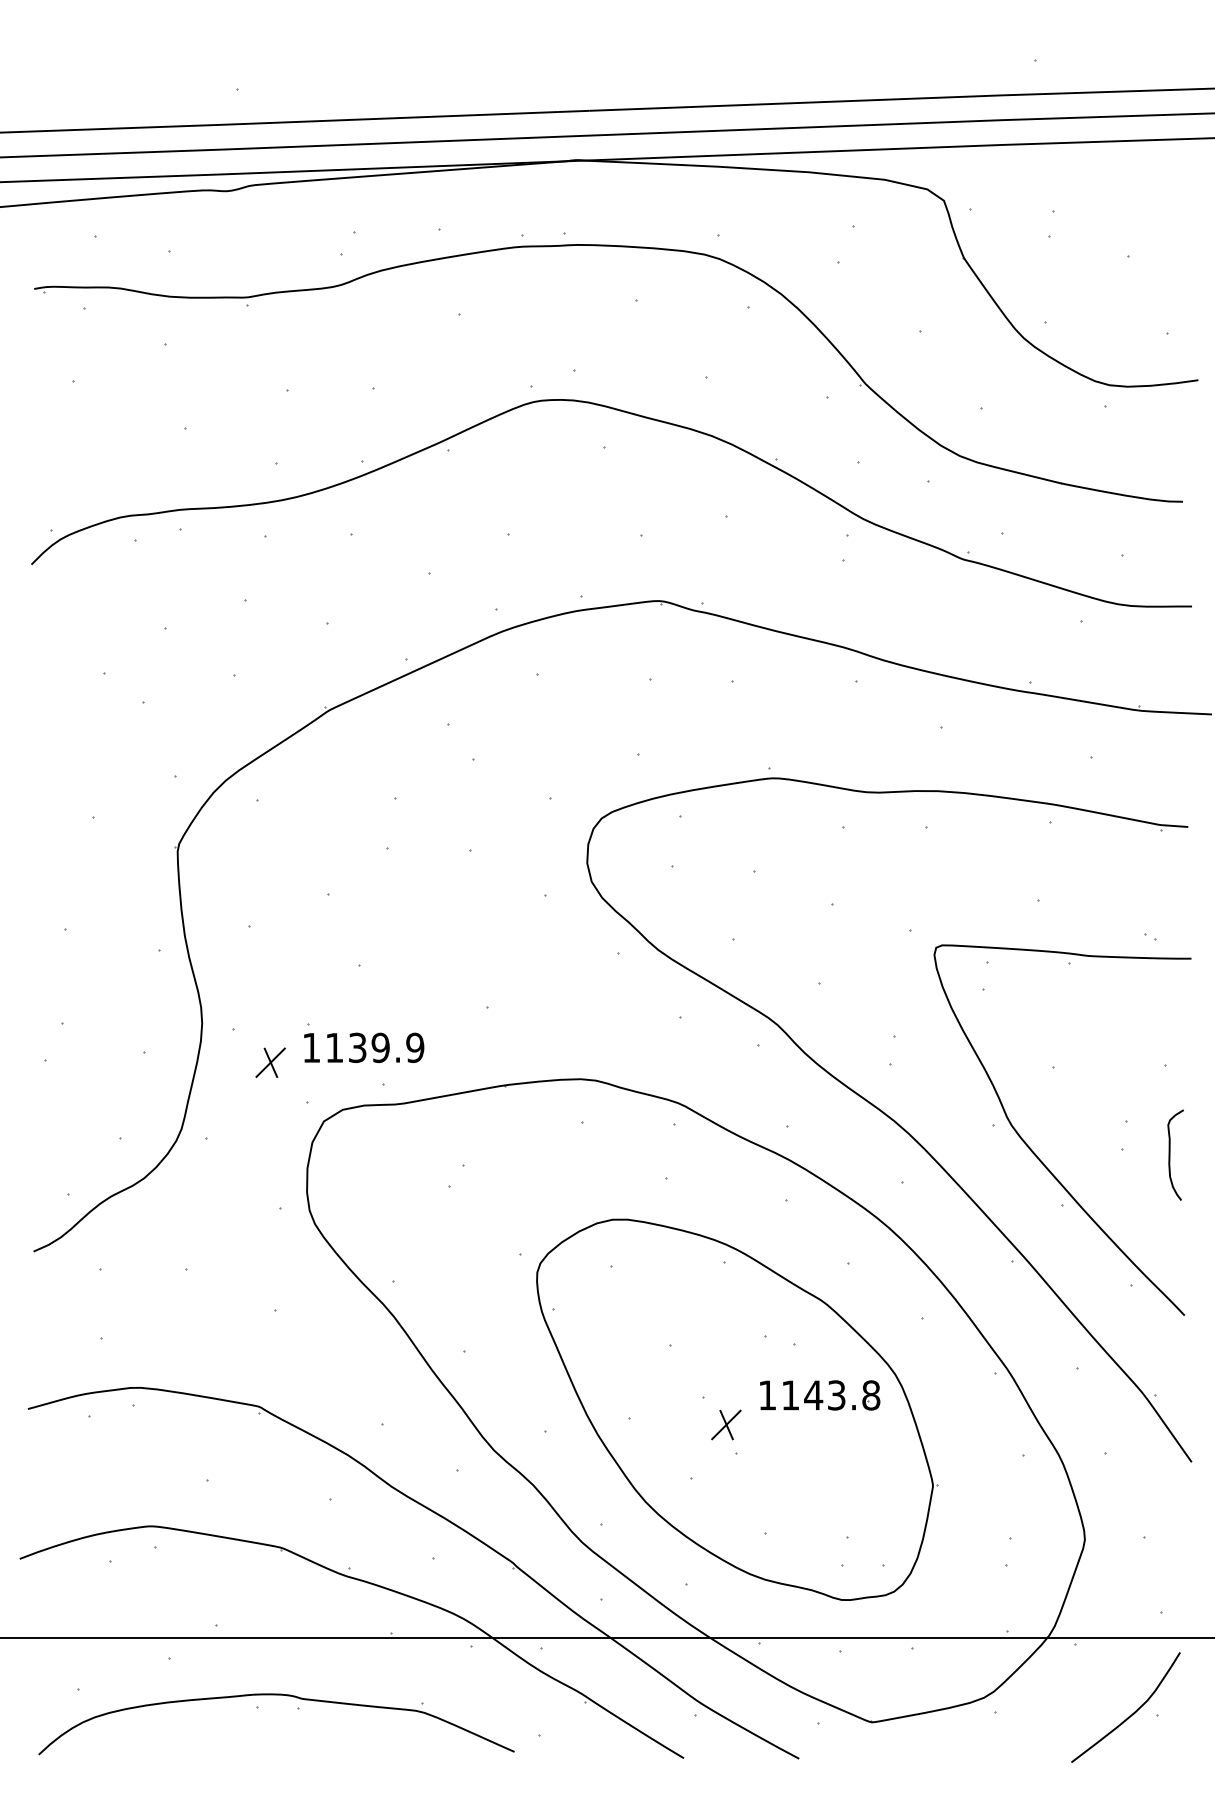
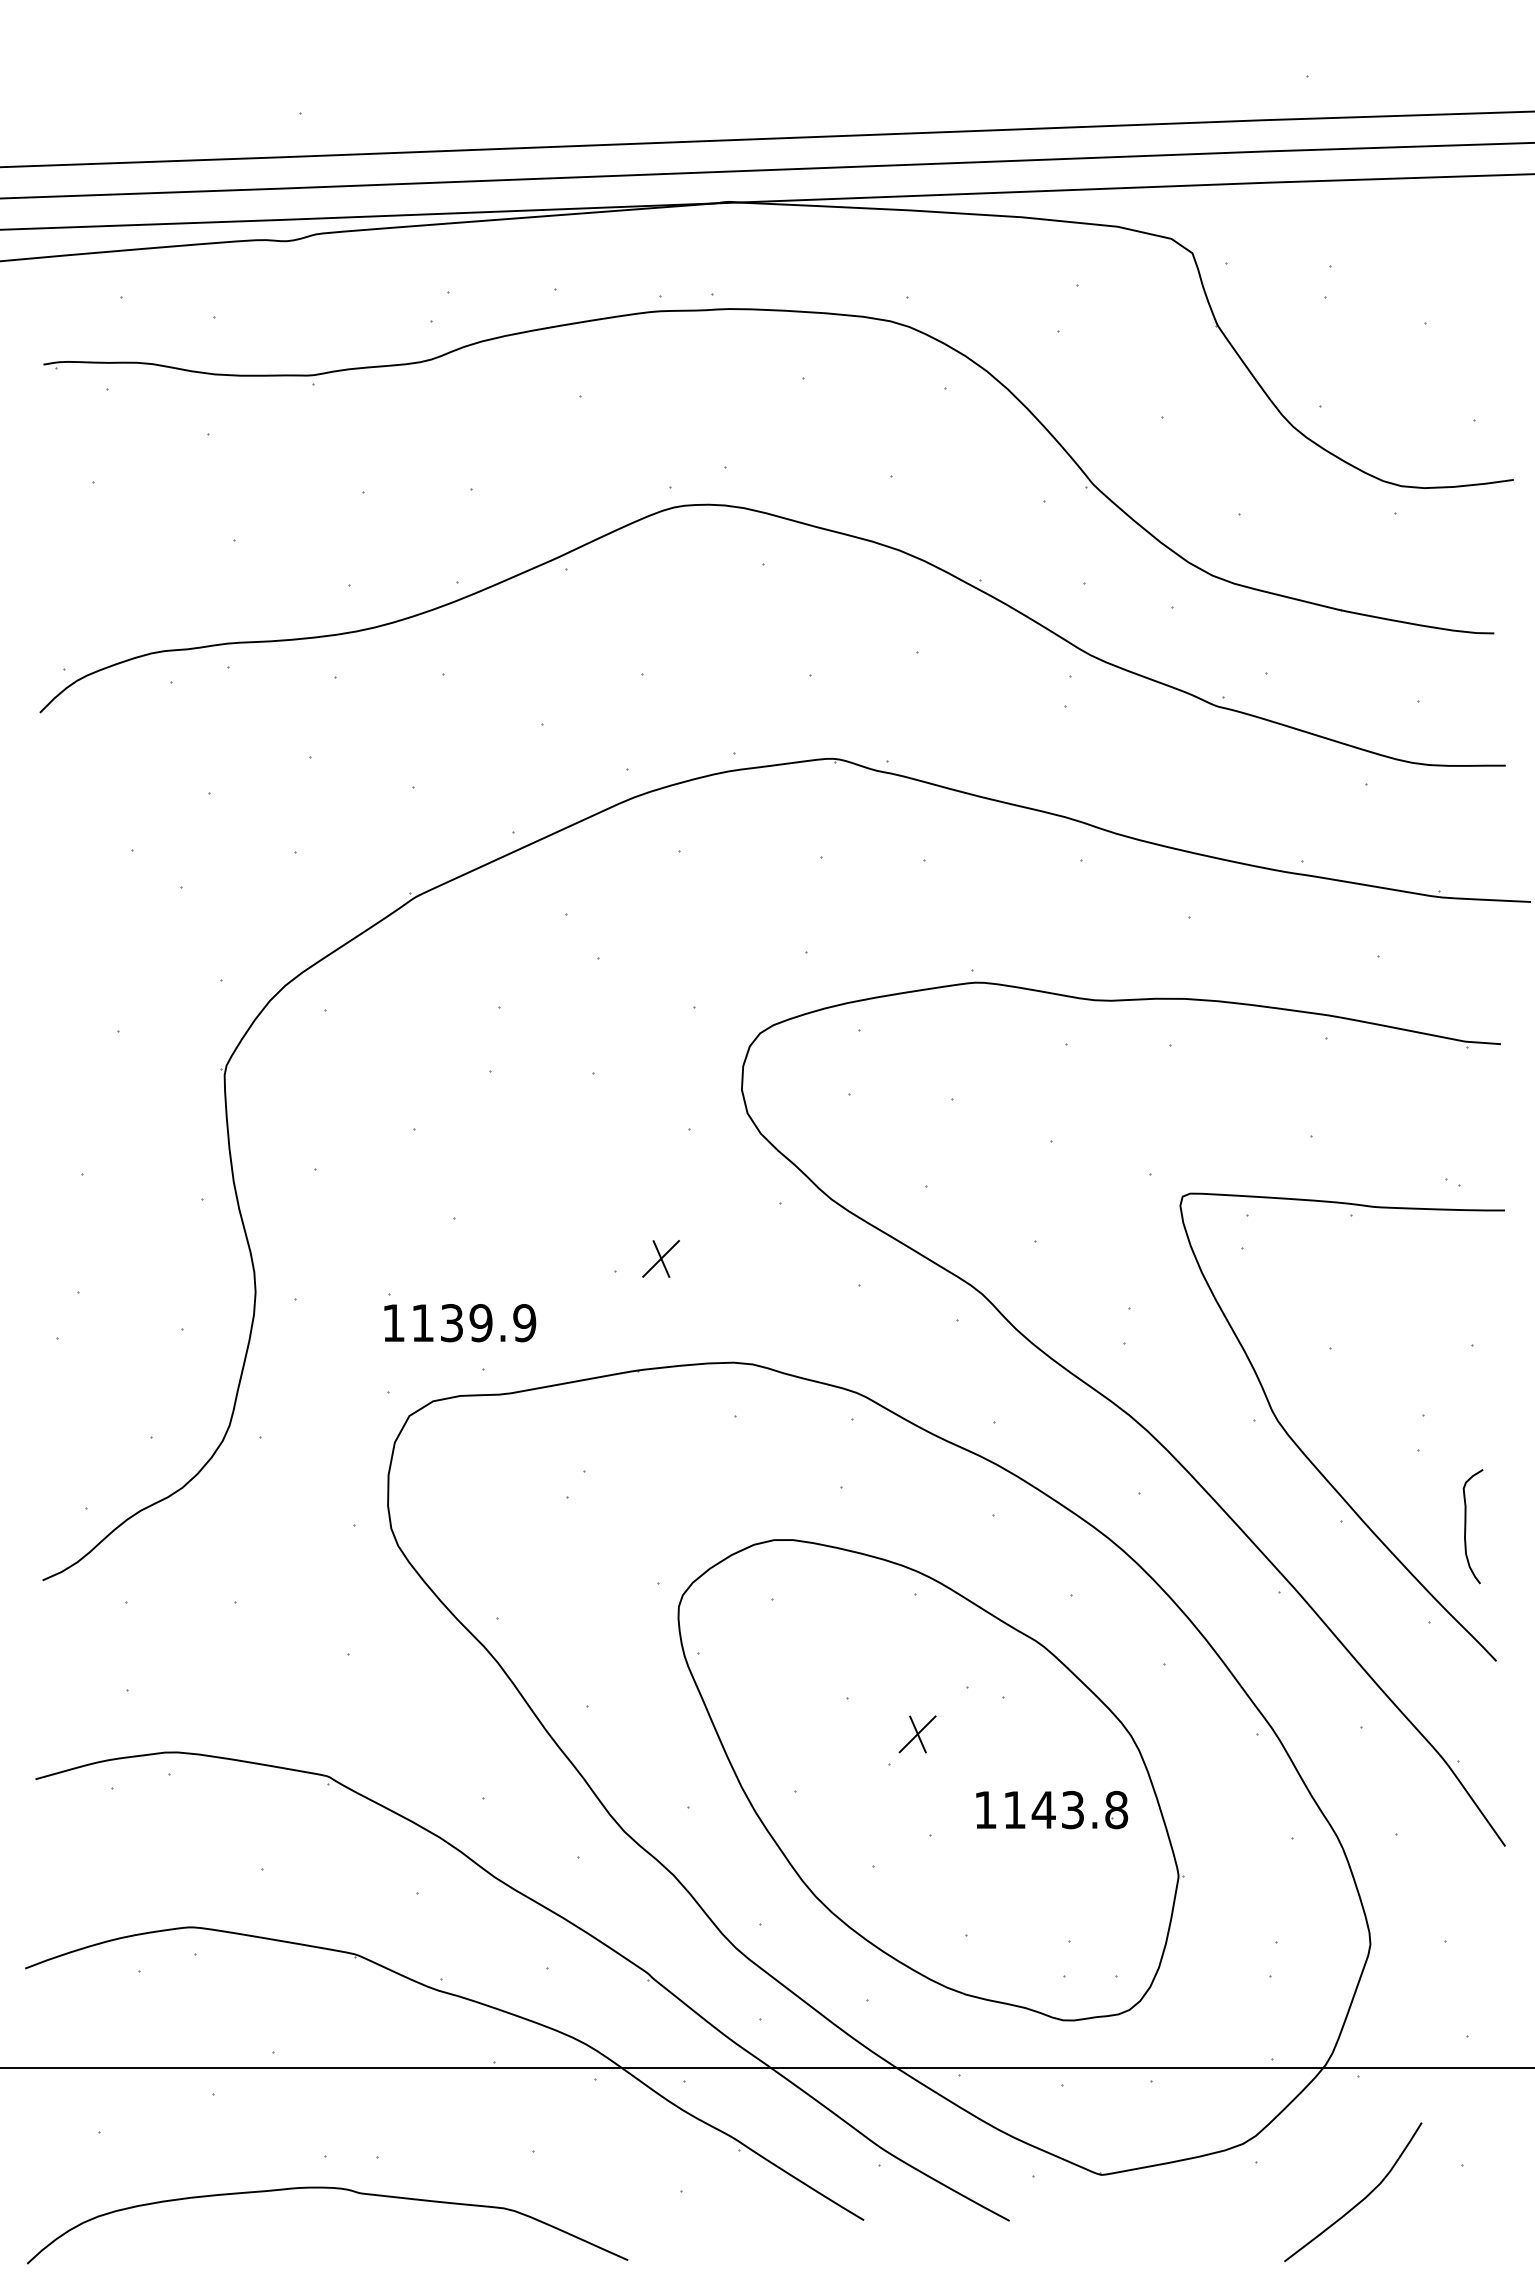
part: (270, 1062) -> (660, 1258), moved
curve: (1170, 1155) -> (1466, 1526), moved
part: (820, 1394) -> (1052, 1809), moved
part: (726, 1425) -> (917, 1734), moved
curve: (282, 1695) -> (335, 2189), moved
curve: (1131, 1714) -> (1360, 2200), moved

